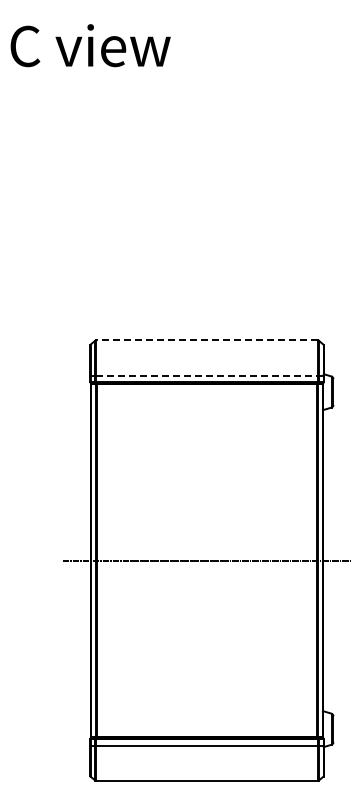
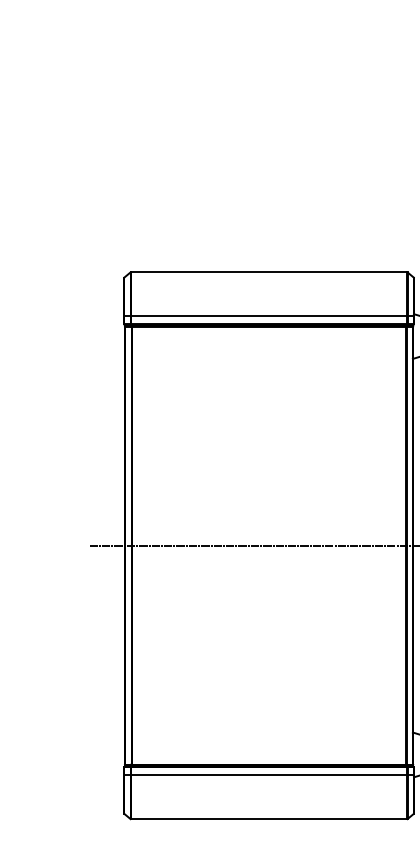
line: (206, 340) -> (268, 272), dashed -> solid
line: (207, 375) -> (269, 315), dashed -> solid

